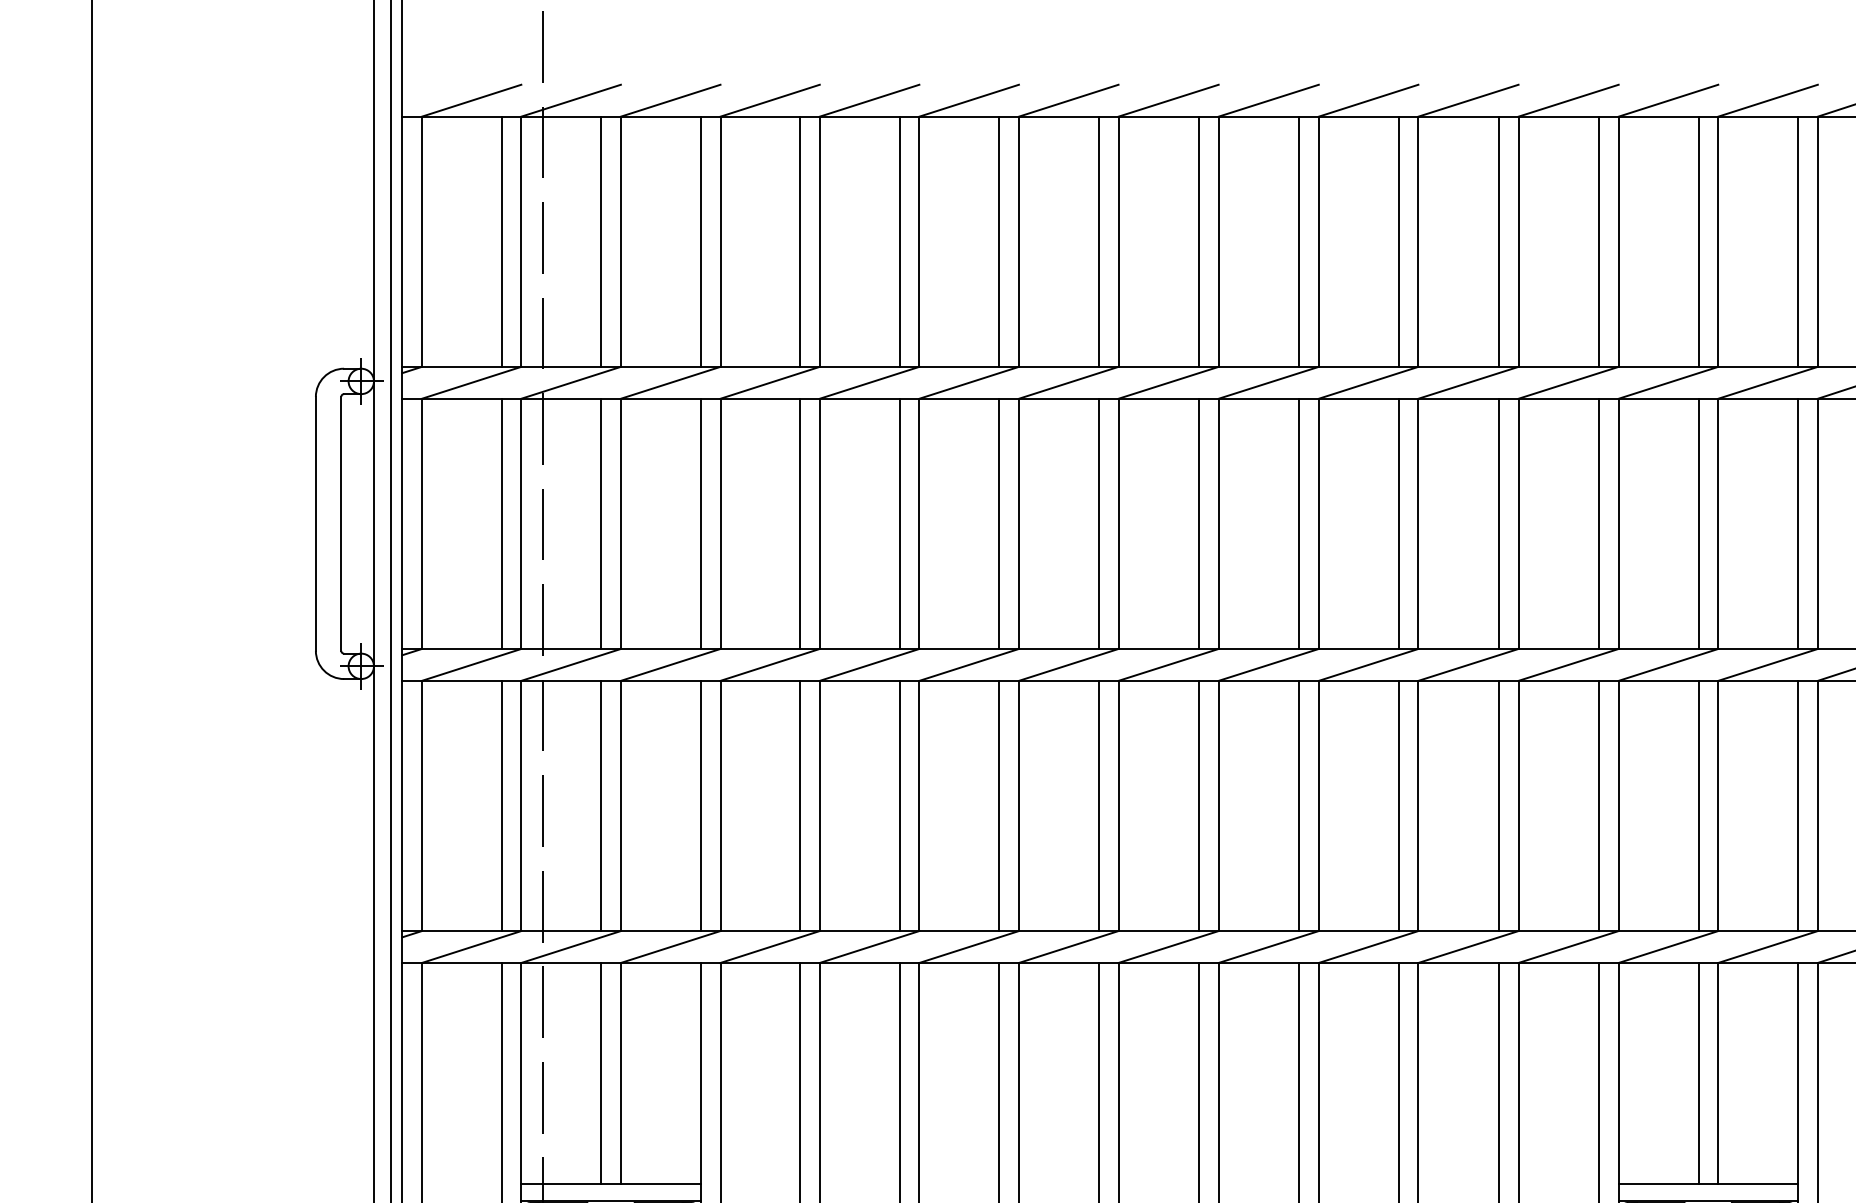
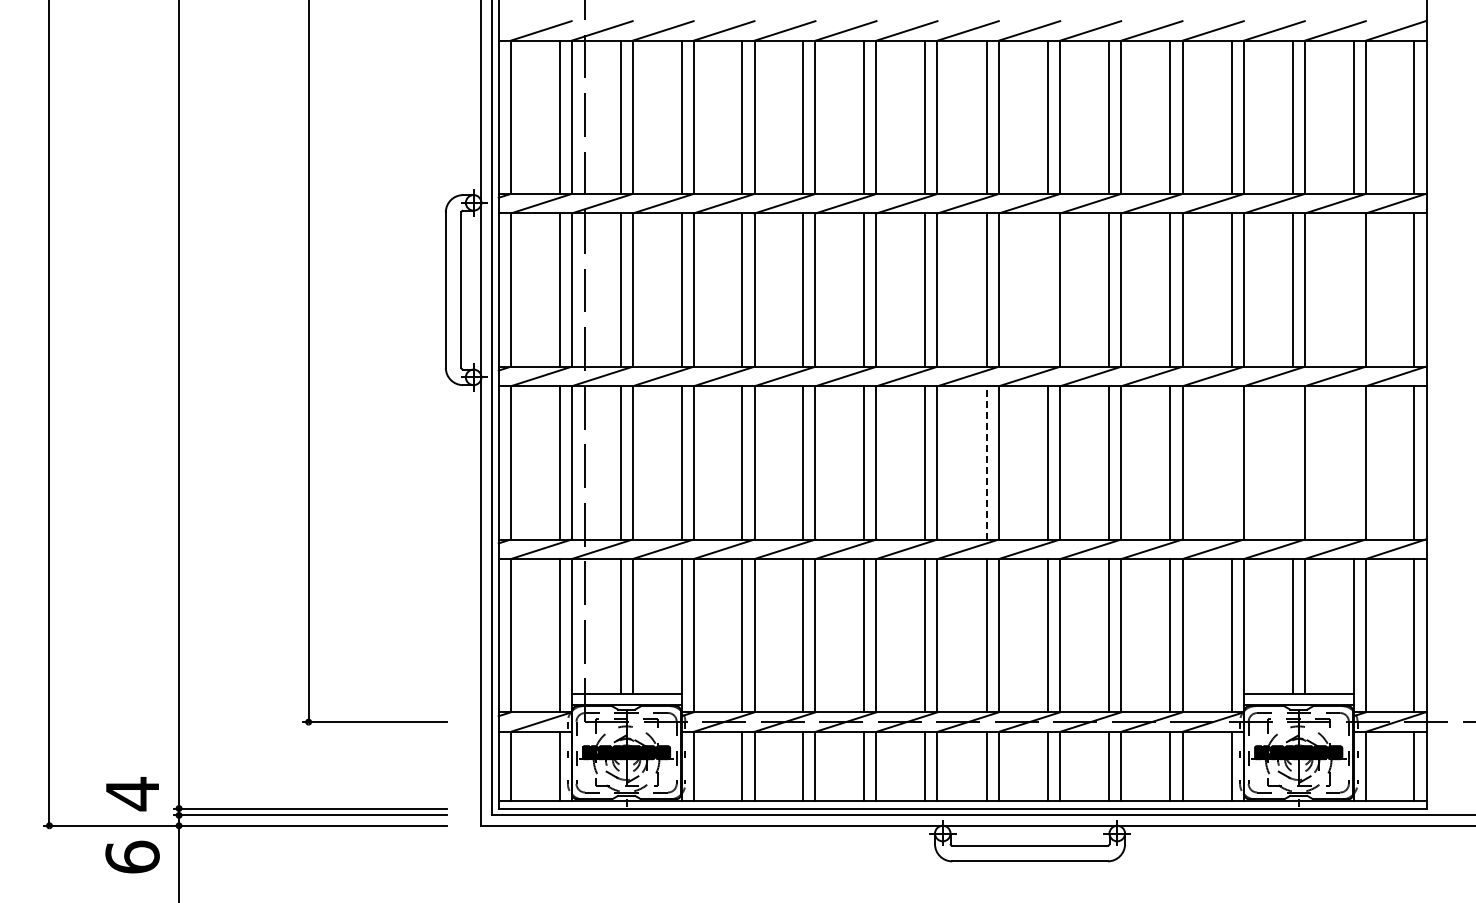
line: (1299, 522) -> (1048, 289), removed
line: (1797, 522) -> (1353, 289), removed
line: (1198, 805) -> (986, 462), solid -> dashed
line: (1598, 805) -> (1231, 462), removed
line: (1698, 805) -> (1292, 462), removed
line: (1797, 805) -> (1353, 462), removed

